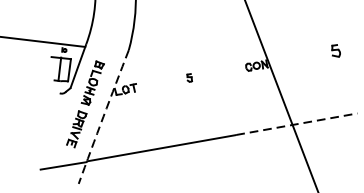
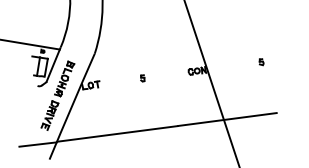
part: (335, 51) -> (261, 62), size x0.62
arc: (102, 116) -> (71, 106), dashed -> solid
line: (296, 124) -> (227, 119), dashed -> solid

